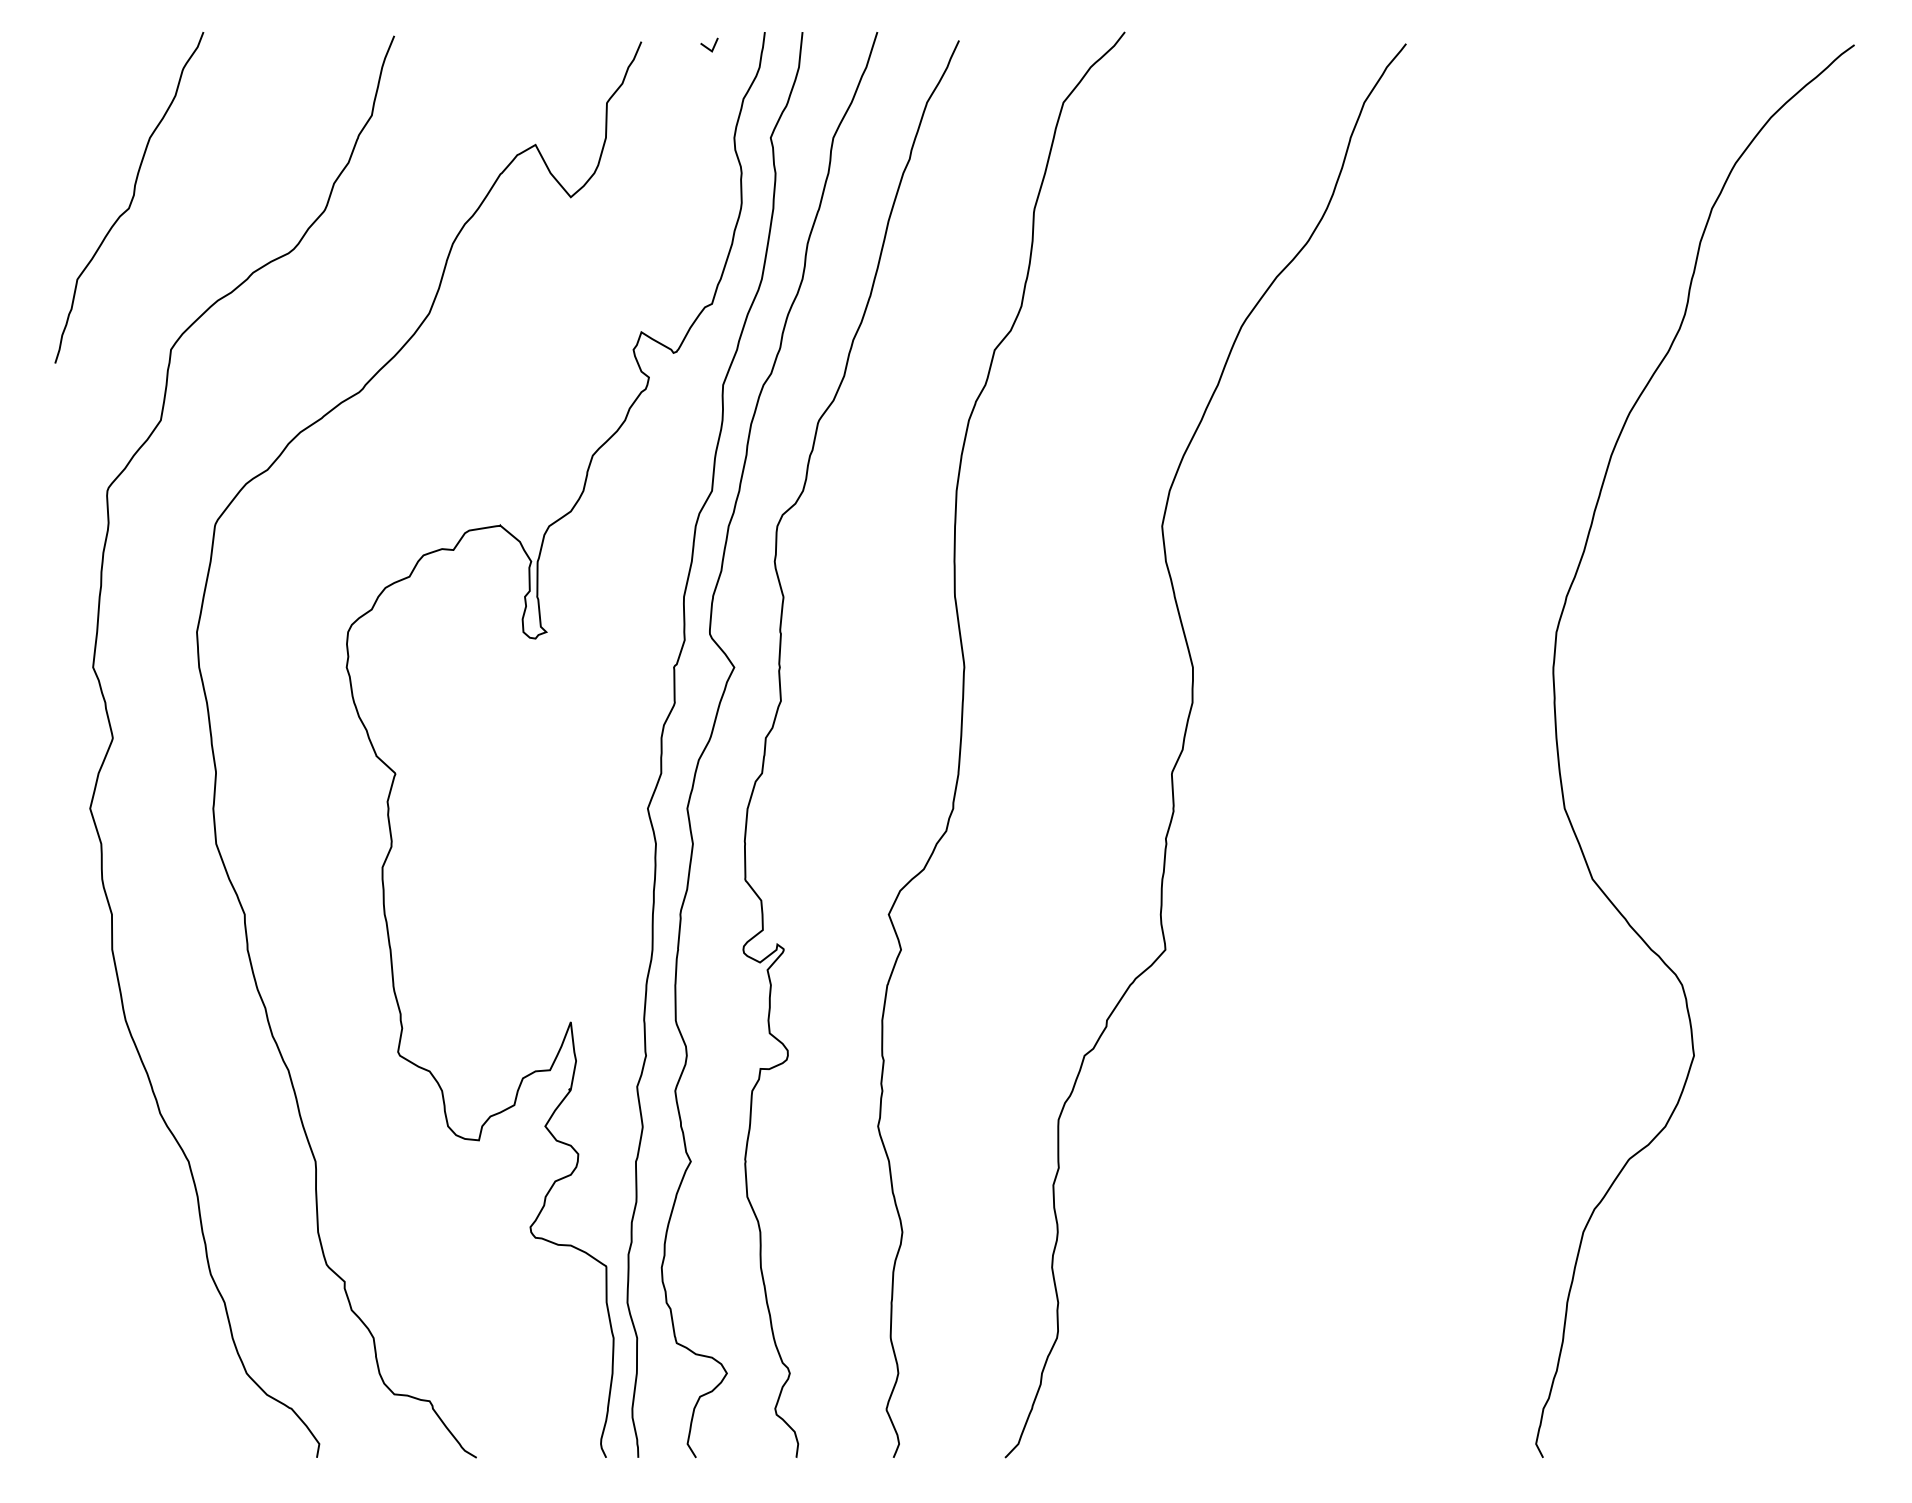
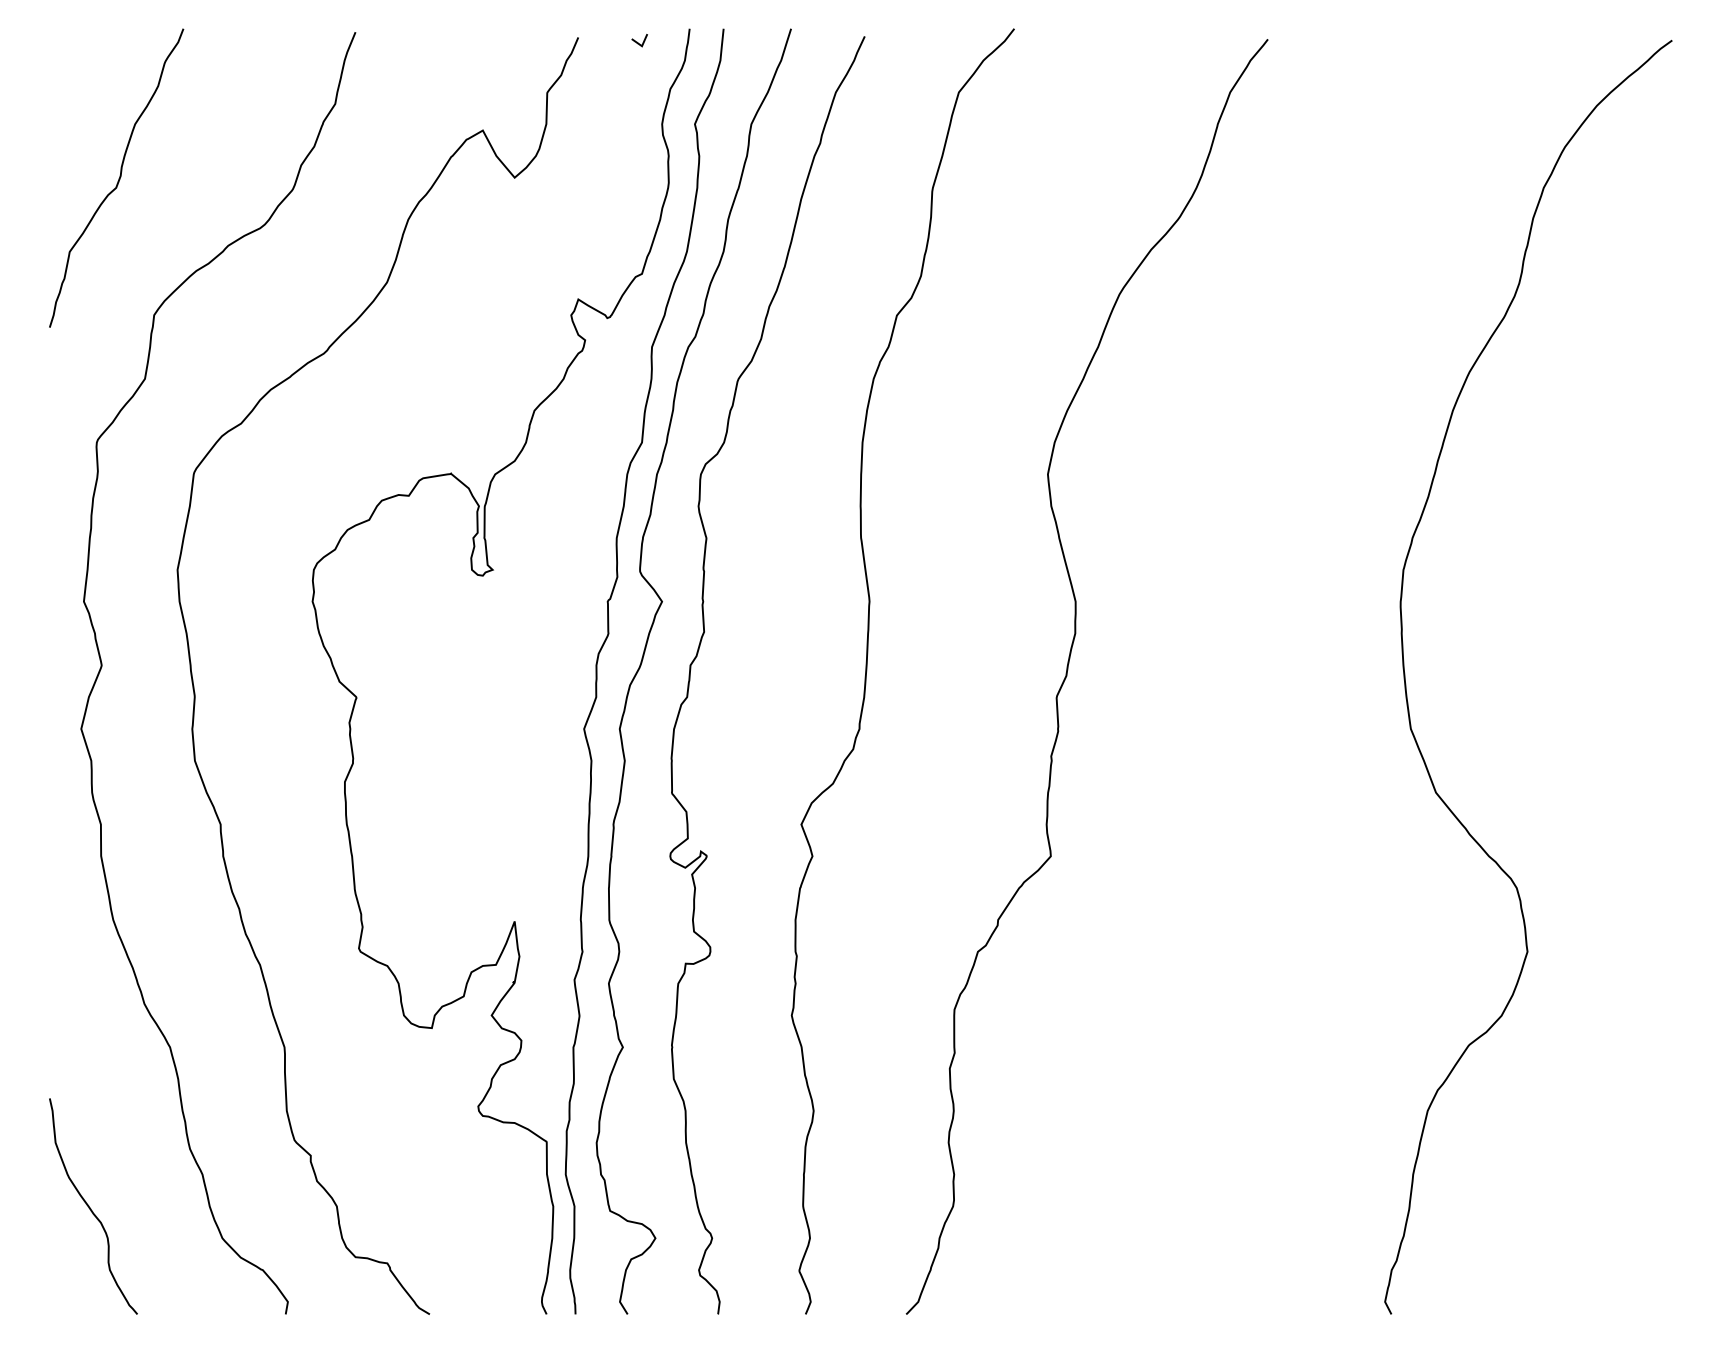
curve: (101, 1340) -> (91, 1208), added

